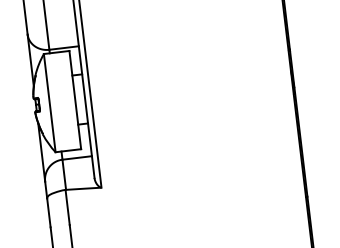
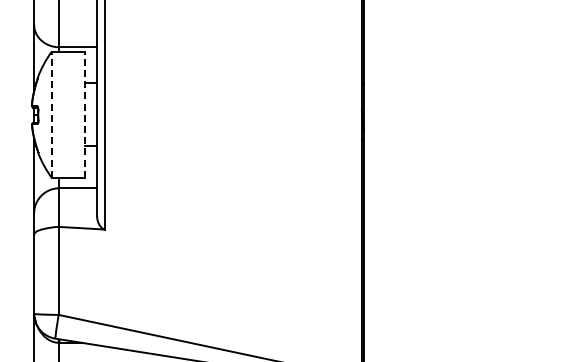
line: (75, 99) -> (84, 114), solid -> dashed
line: (49, 102) -> (51, 114), solid -> dashed

